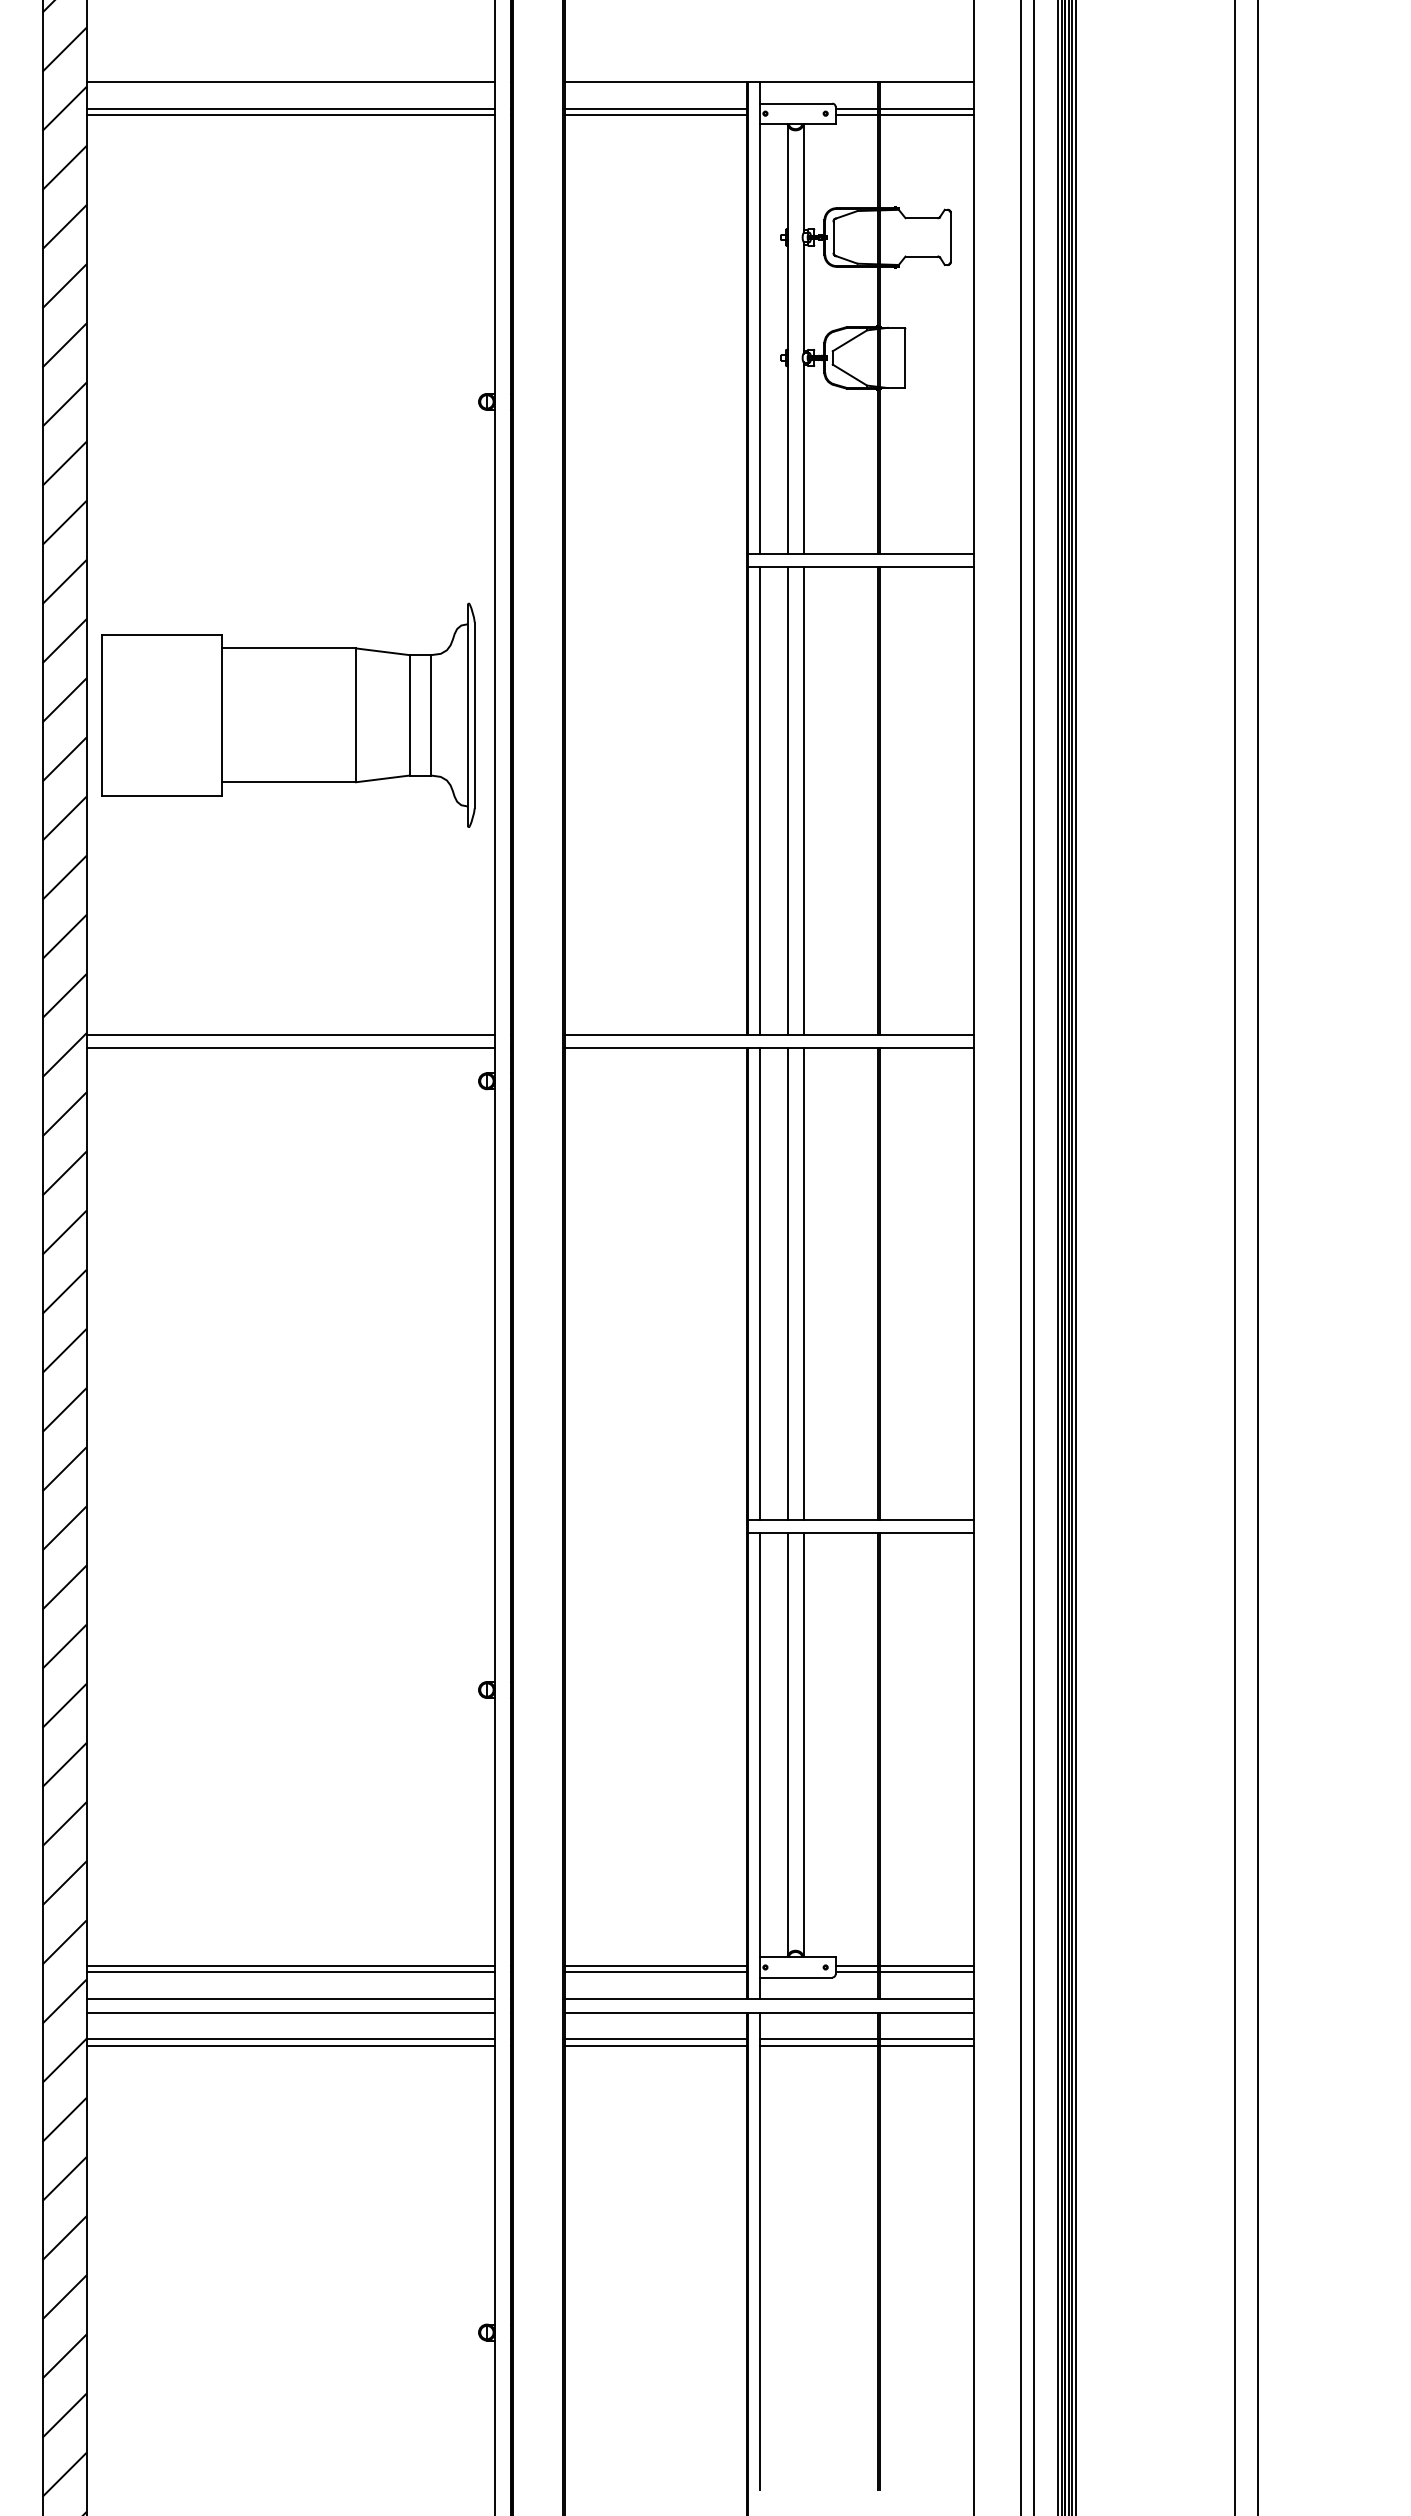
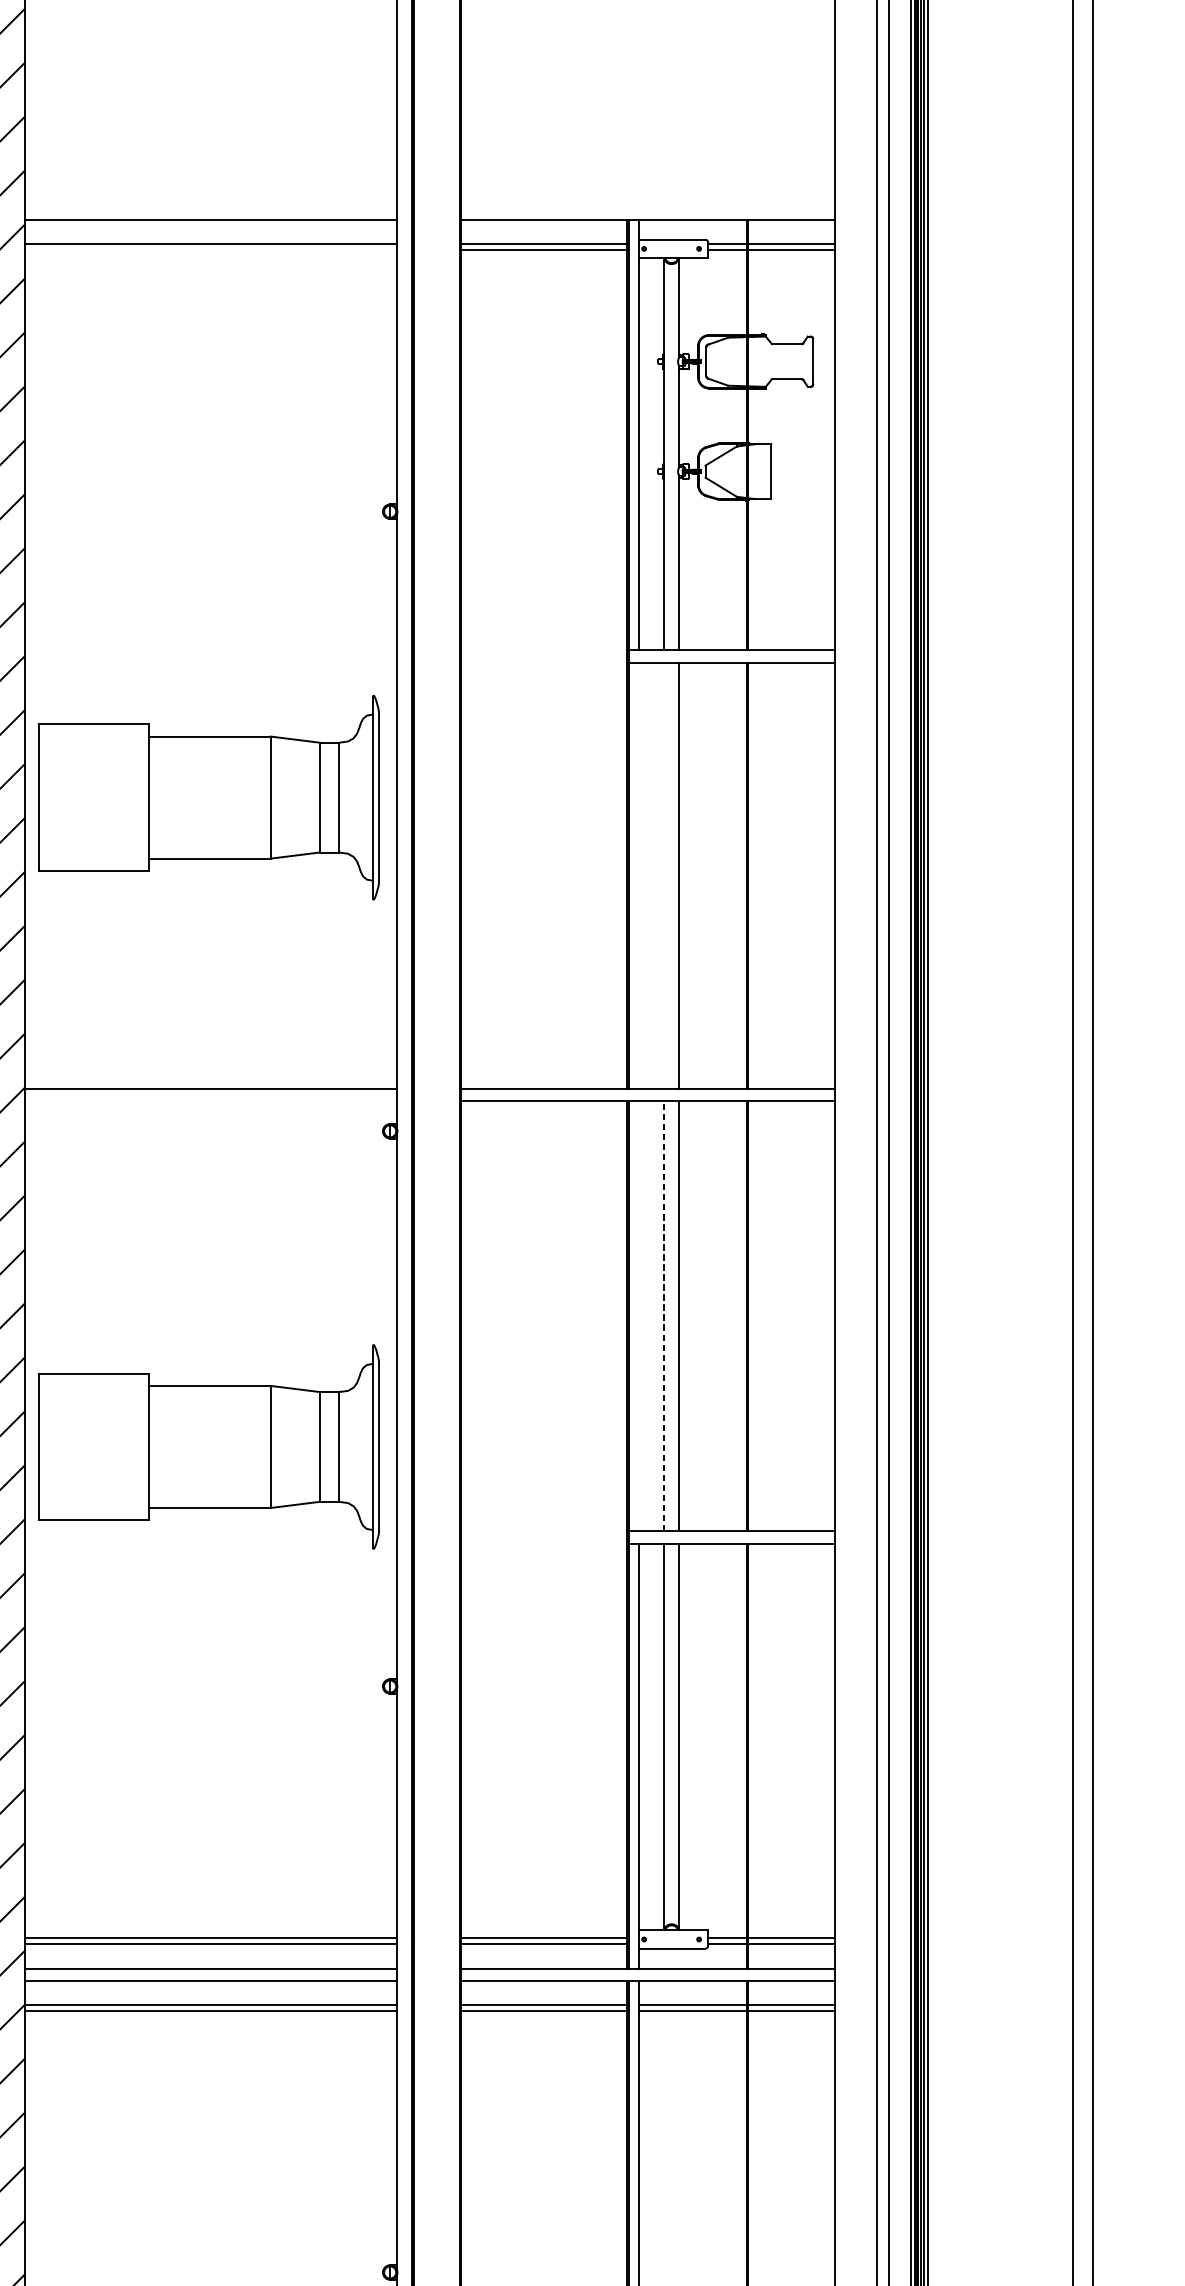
line: (290, 115) -> (211, 250), removed
line: (760, 800) -> (639, 875), removed
line: (787, 800) -> (664, 875), removed
line: (290, 1048) -> (211, 1101), removed
line: (760, 1284) -> (639, 1316), removed
line: (787, 1284) -> (664, 1316), solid -> dashed
part: (288, 1426) -> (209, 1446), added

